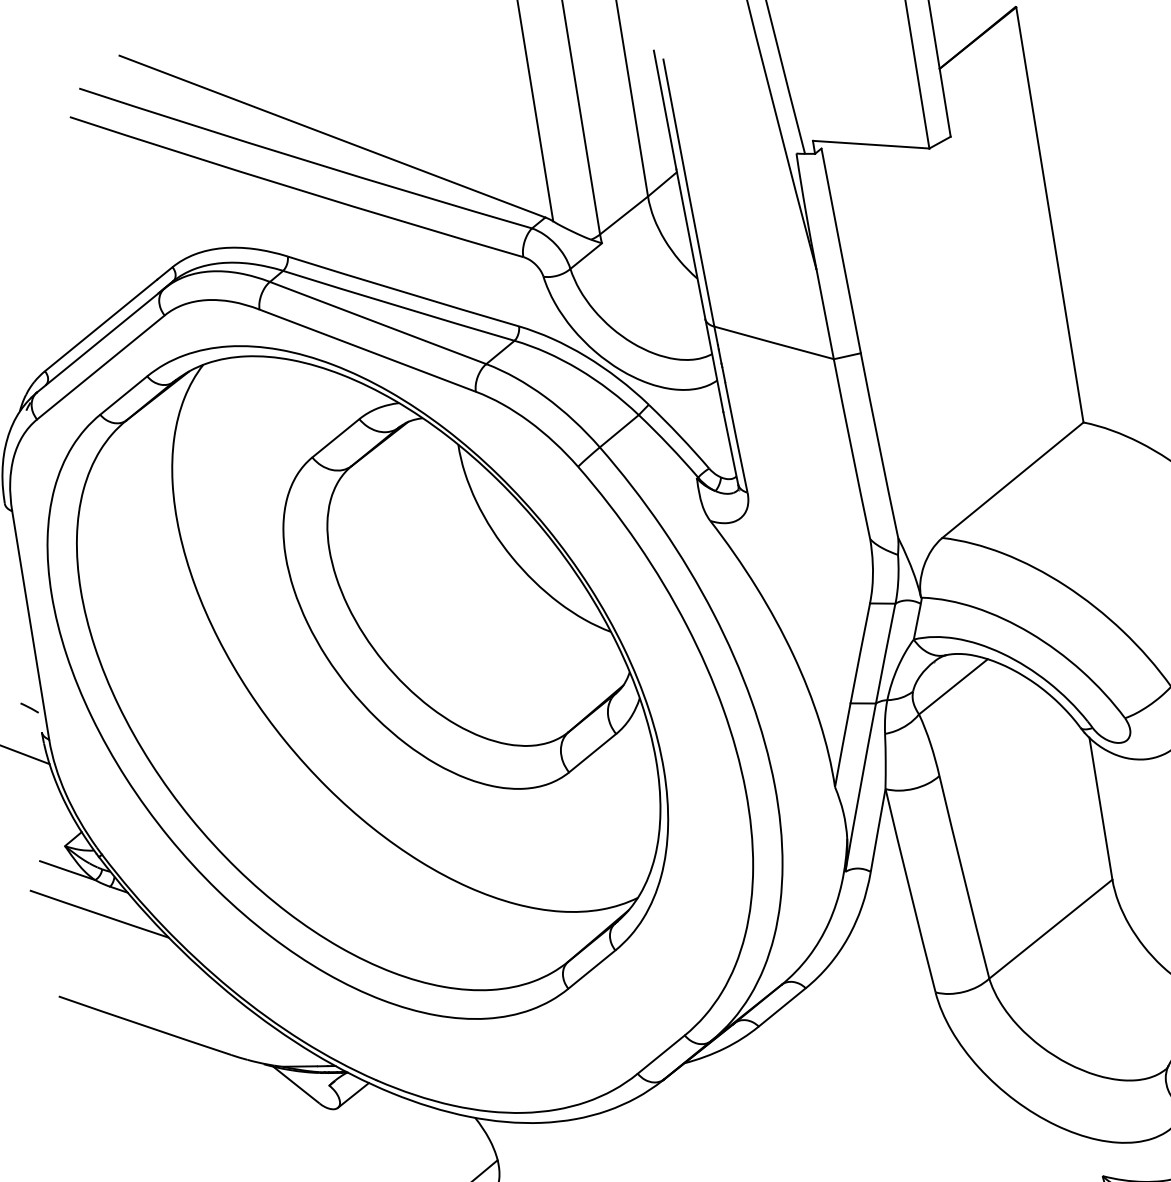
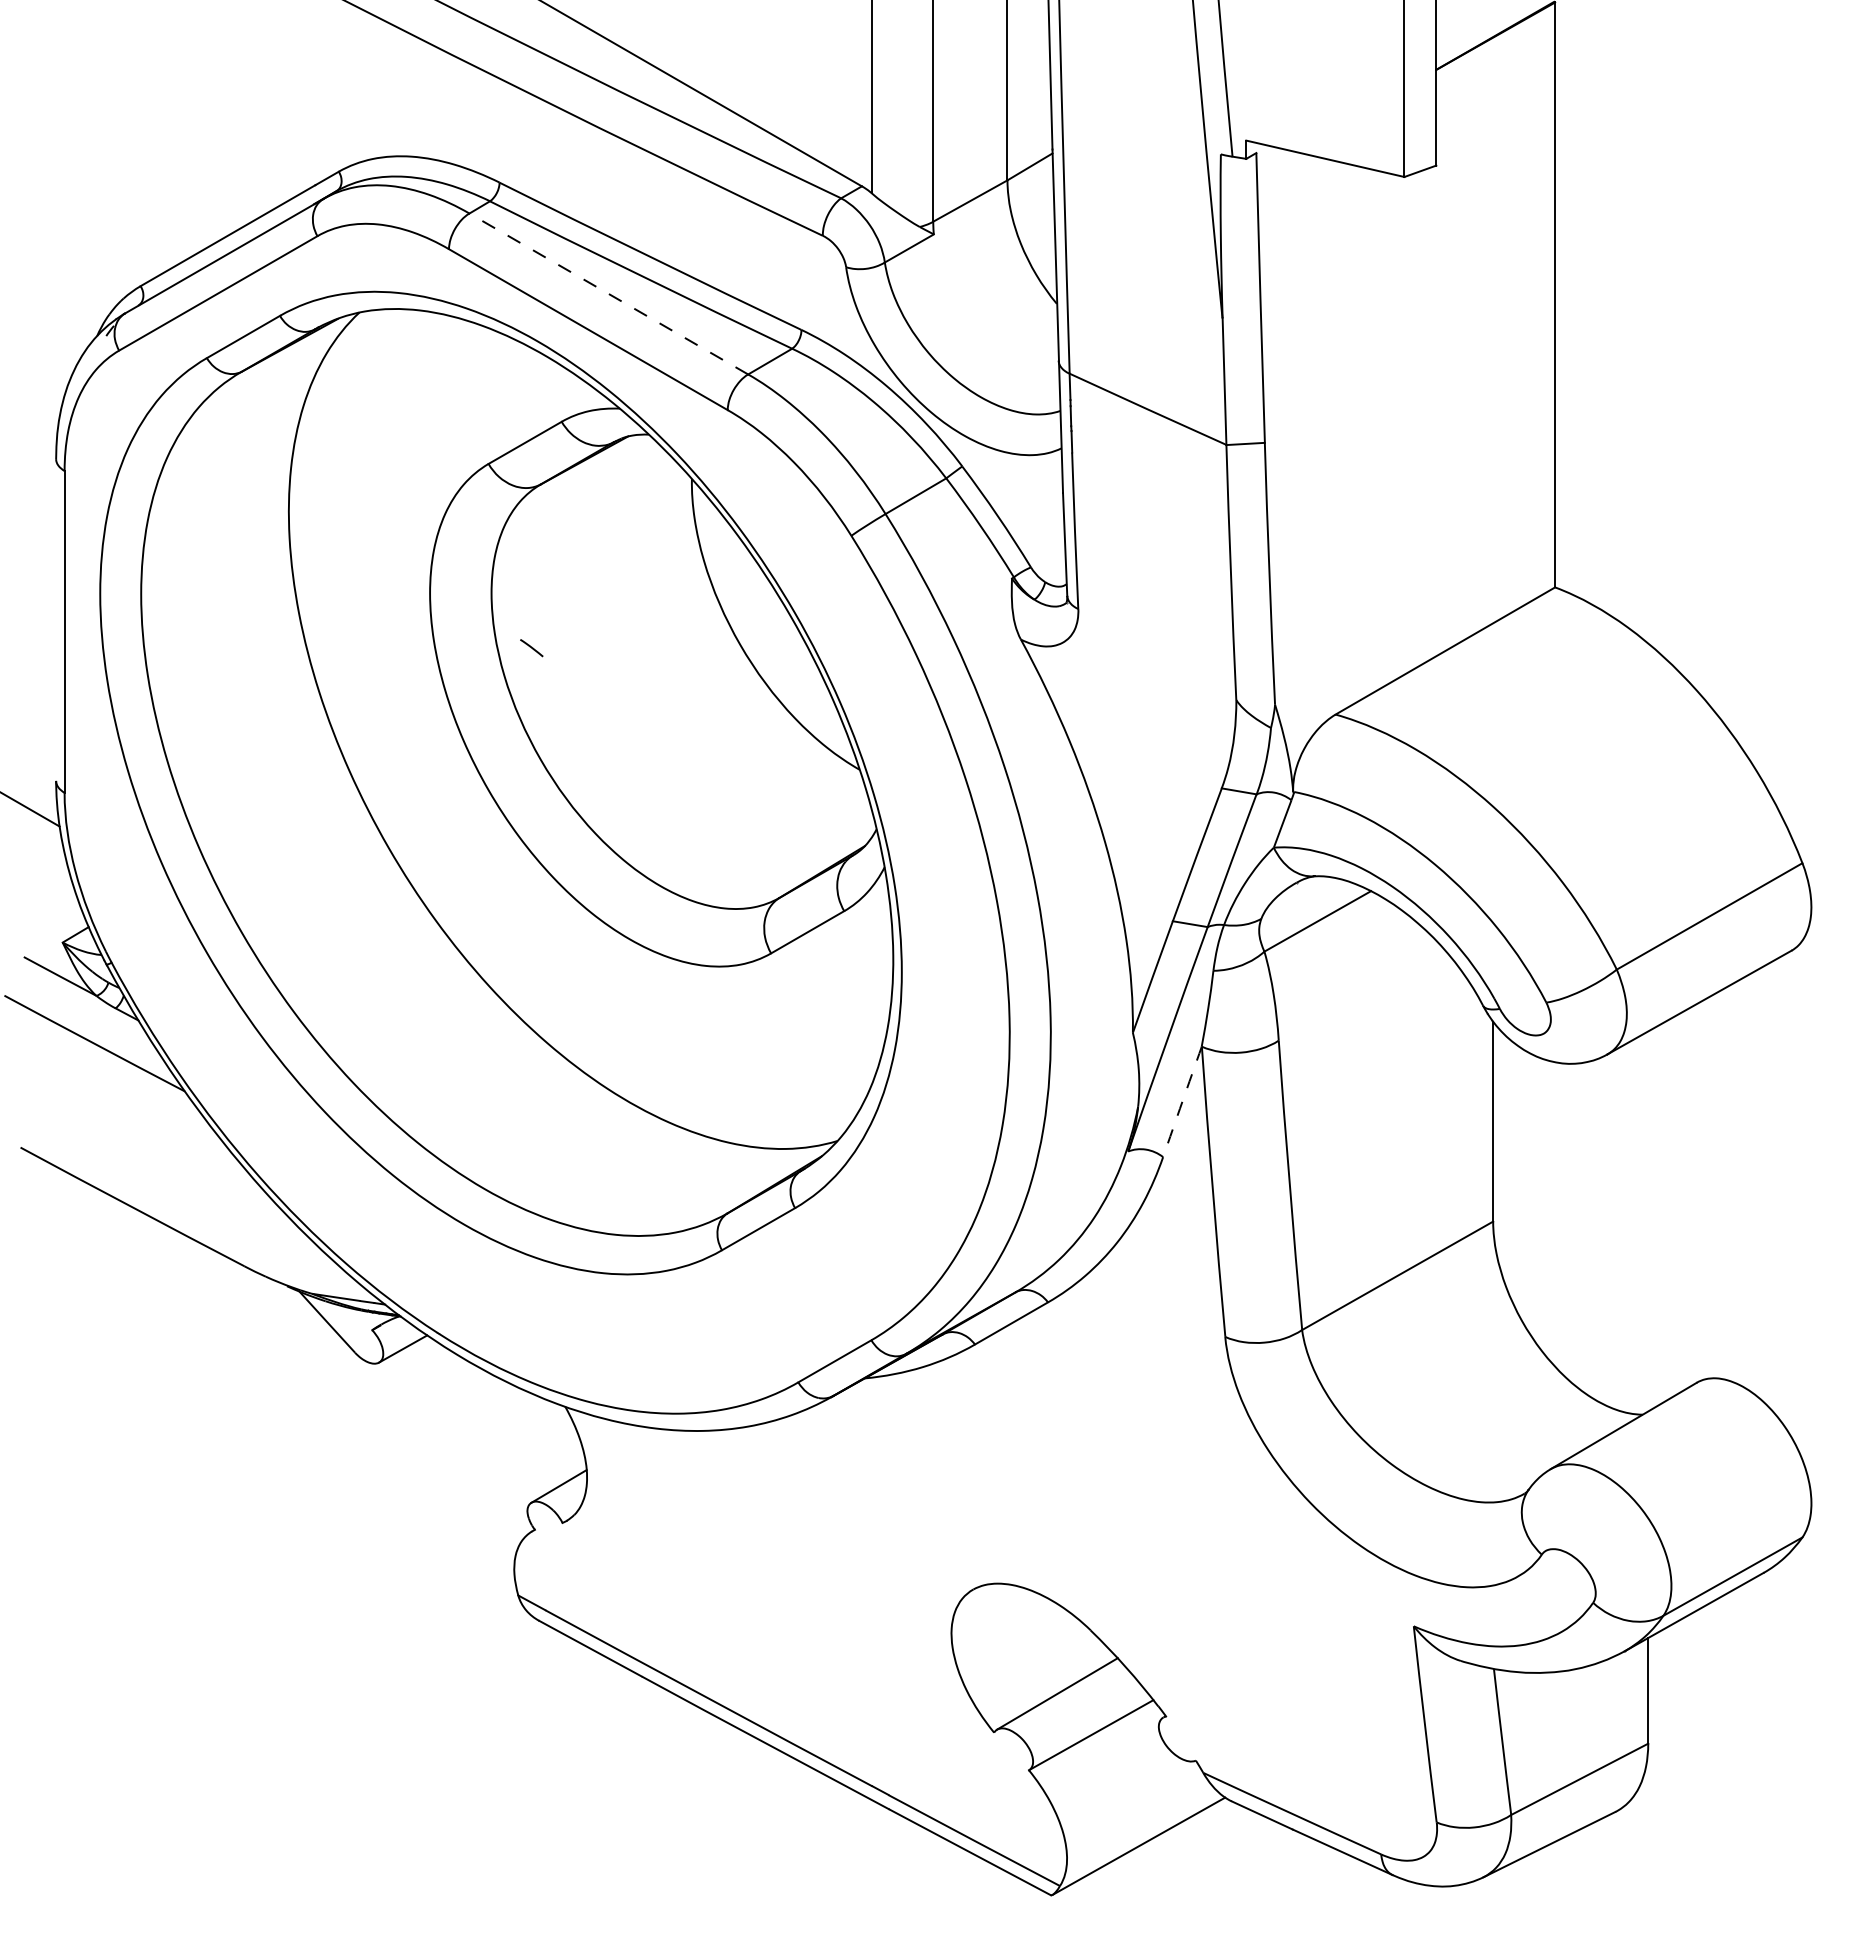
line: (377, 323) -> (608, 294), solid -> dashed
line: (29, 708) -> (531, 648), moved
arc: (878, 830) -> (1182, 1101), solid -> dashed

